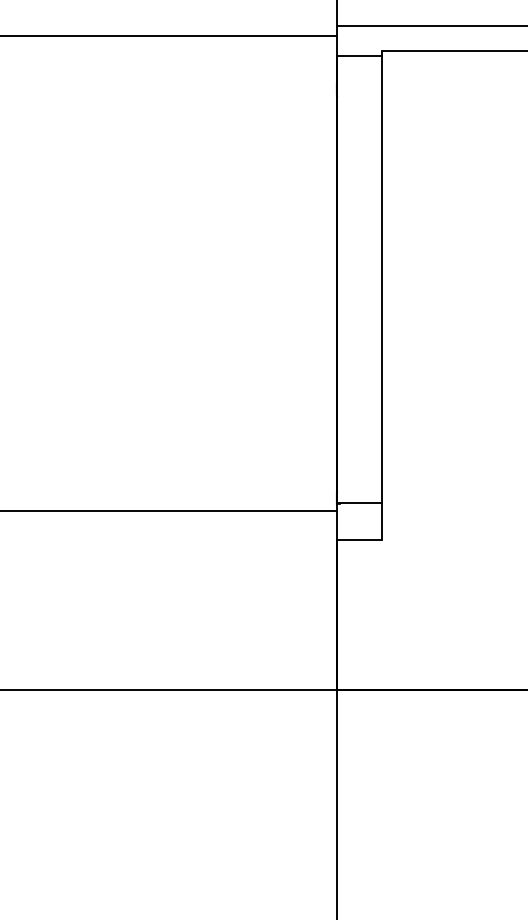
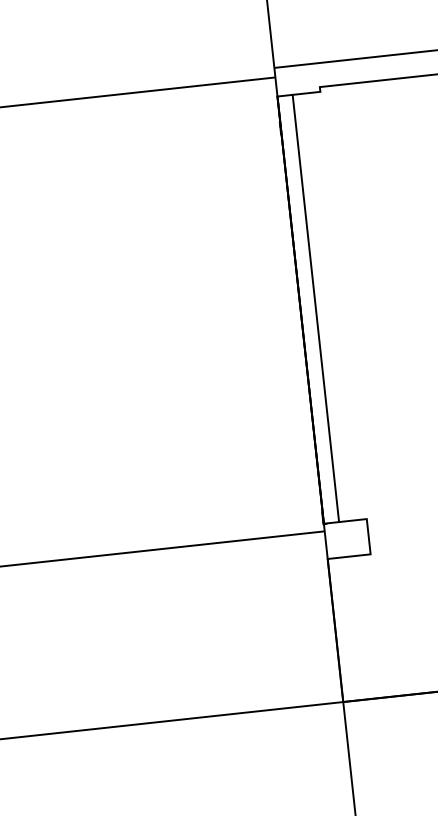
line: (382, 279) -> (316, 308), moved

